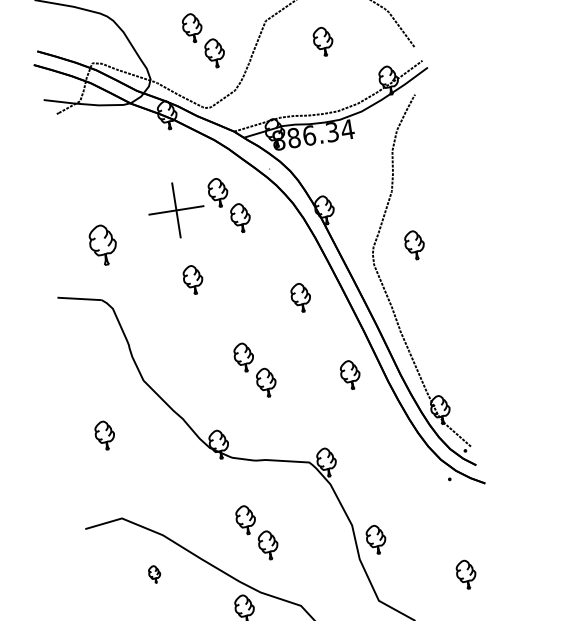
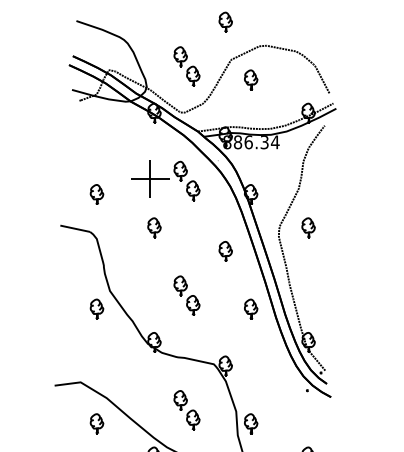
part: (323, 40) -> (251, 79), moved
part: (102, 244) -> (96, 194), size x0.71
part: (104, 434) -> (96, 308), moved
part: (256, 532) -> (186, 410), moved
part: (153, 574) -> (96, 423), size x1.67

